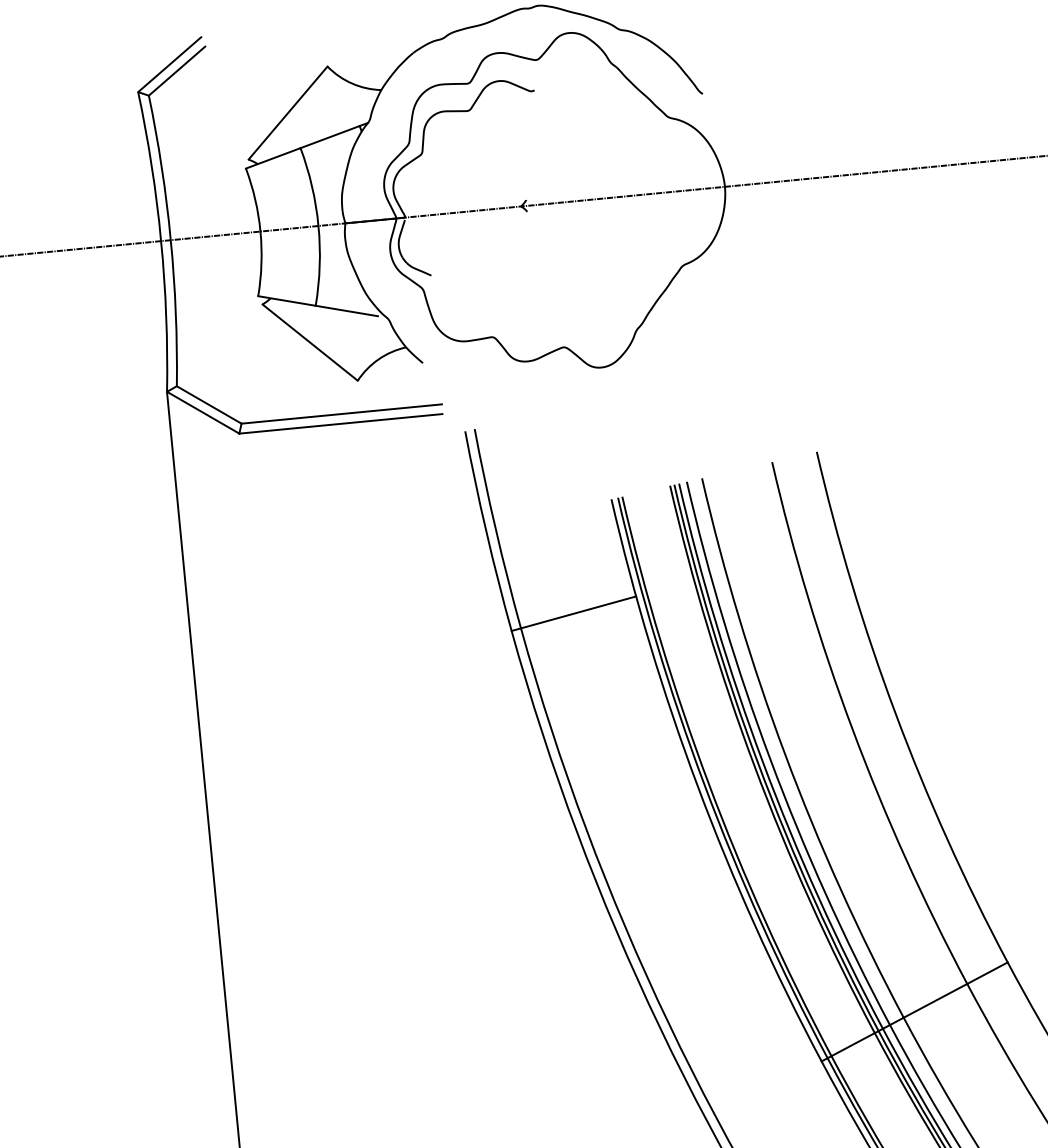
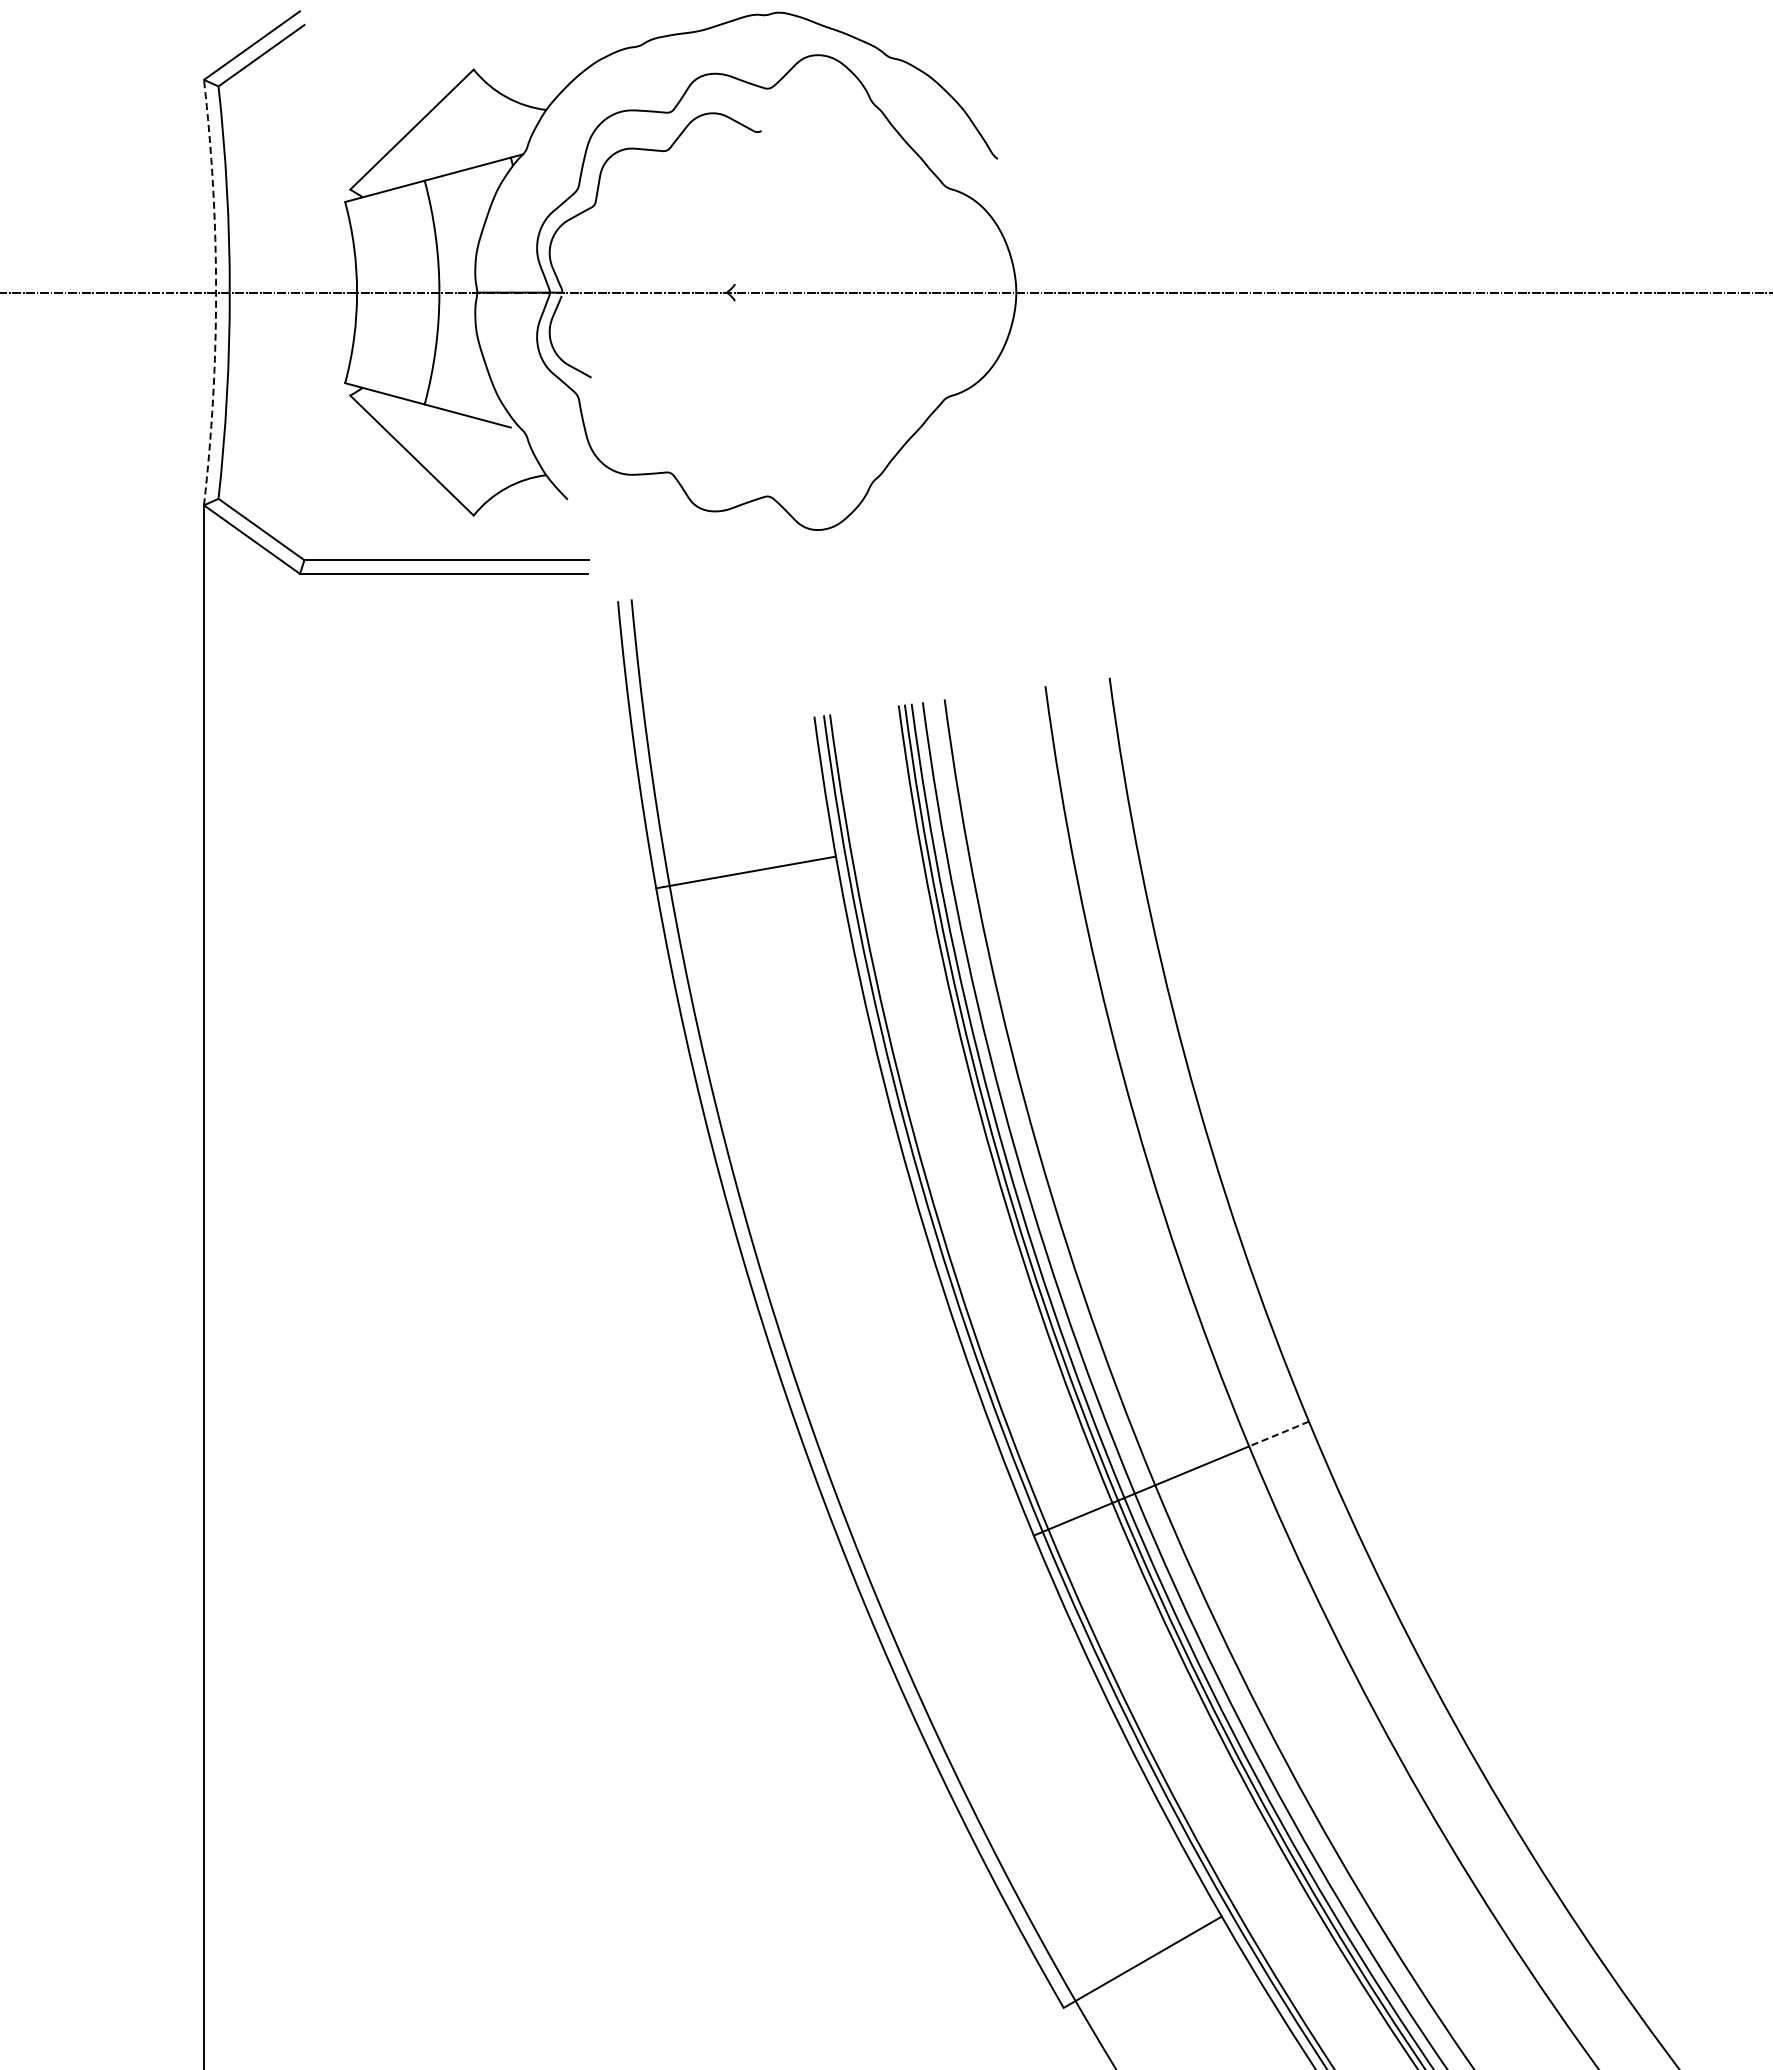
arc: (161, 241) -> (216, 292), solid -> dashed
line: (987, 973) -> (1278, 1434), solid -> dashed

